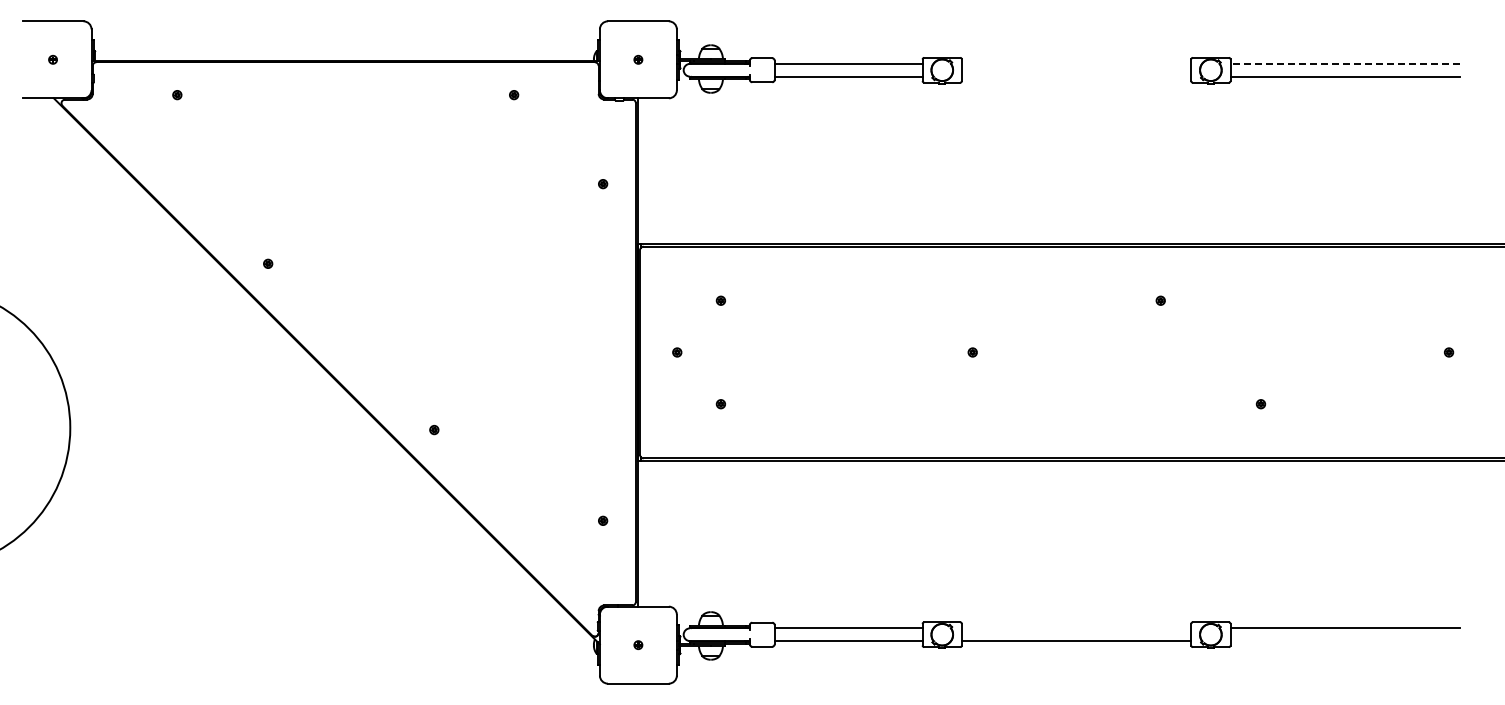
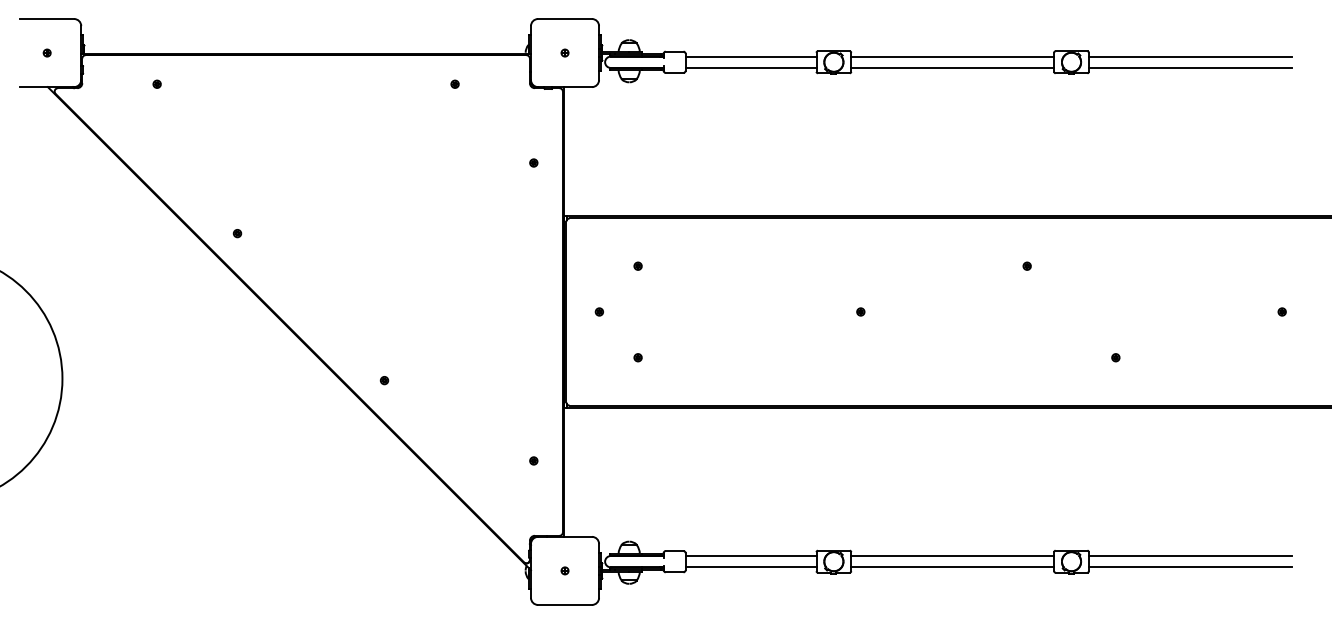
line: (1076, 63) -> (952, 56), added
line: (1345, 63) -> (1190, 56), dashed -> solid
line: (1076, 76) -> (952, 67), added
line: (1076, 628) -> (952, 556), added
line: (1344, 641) -> (1189, 567), added

